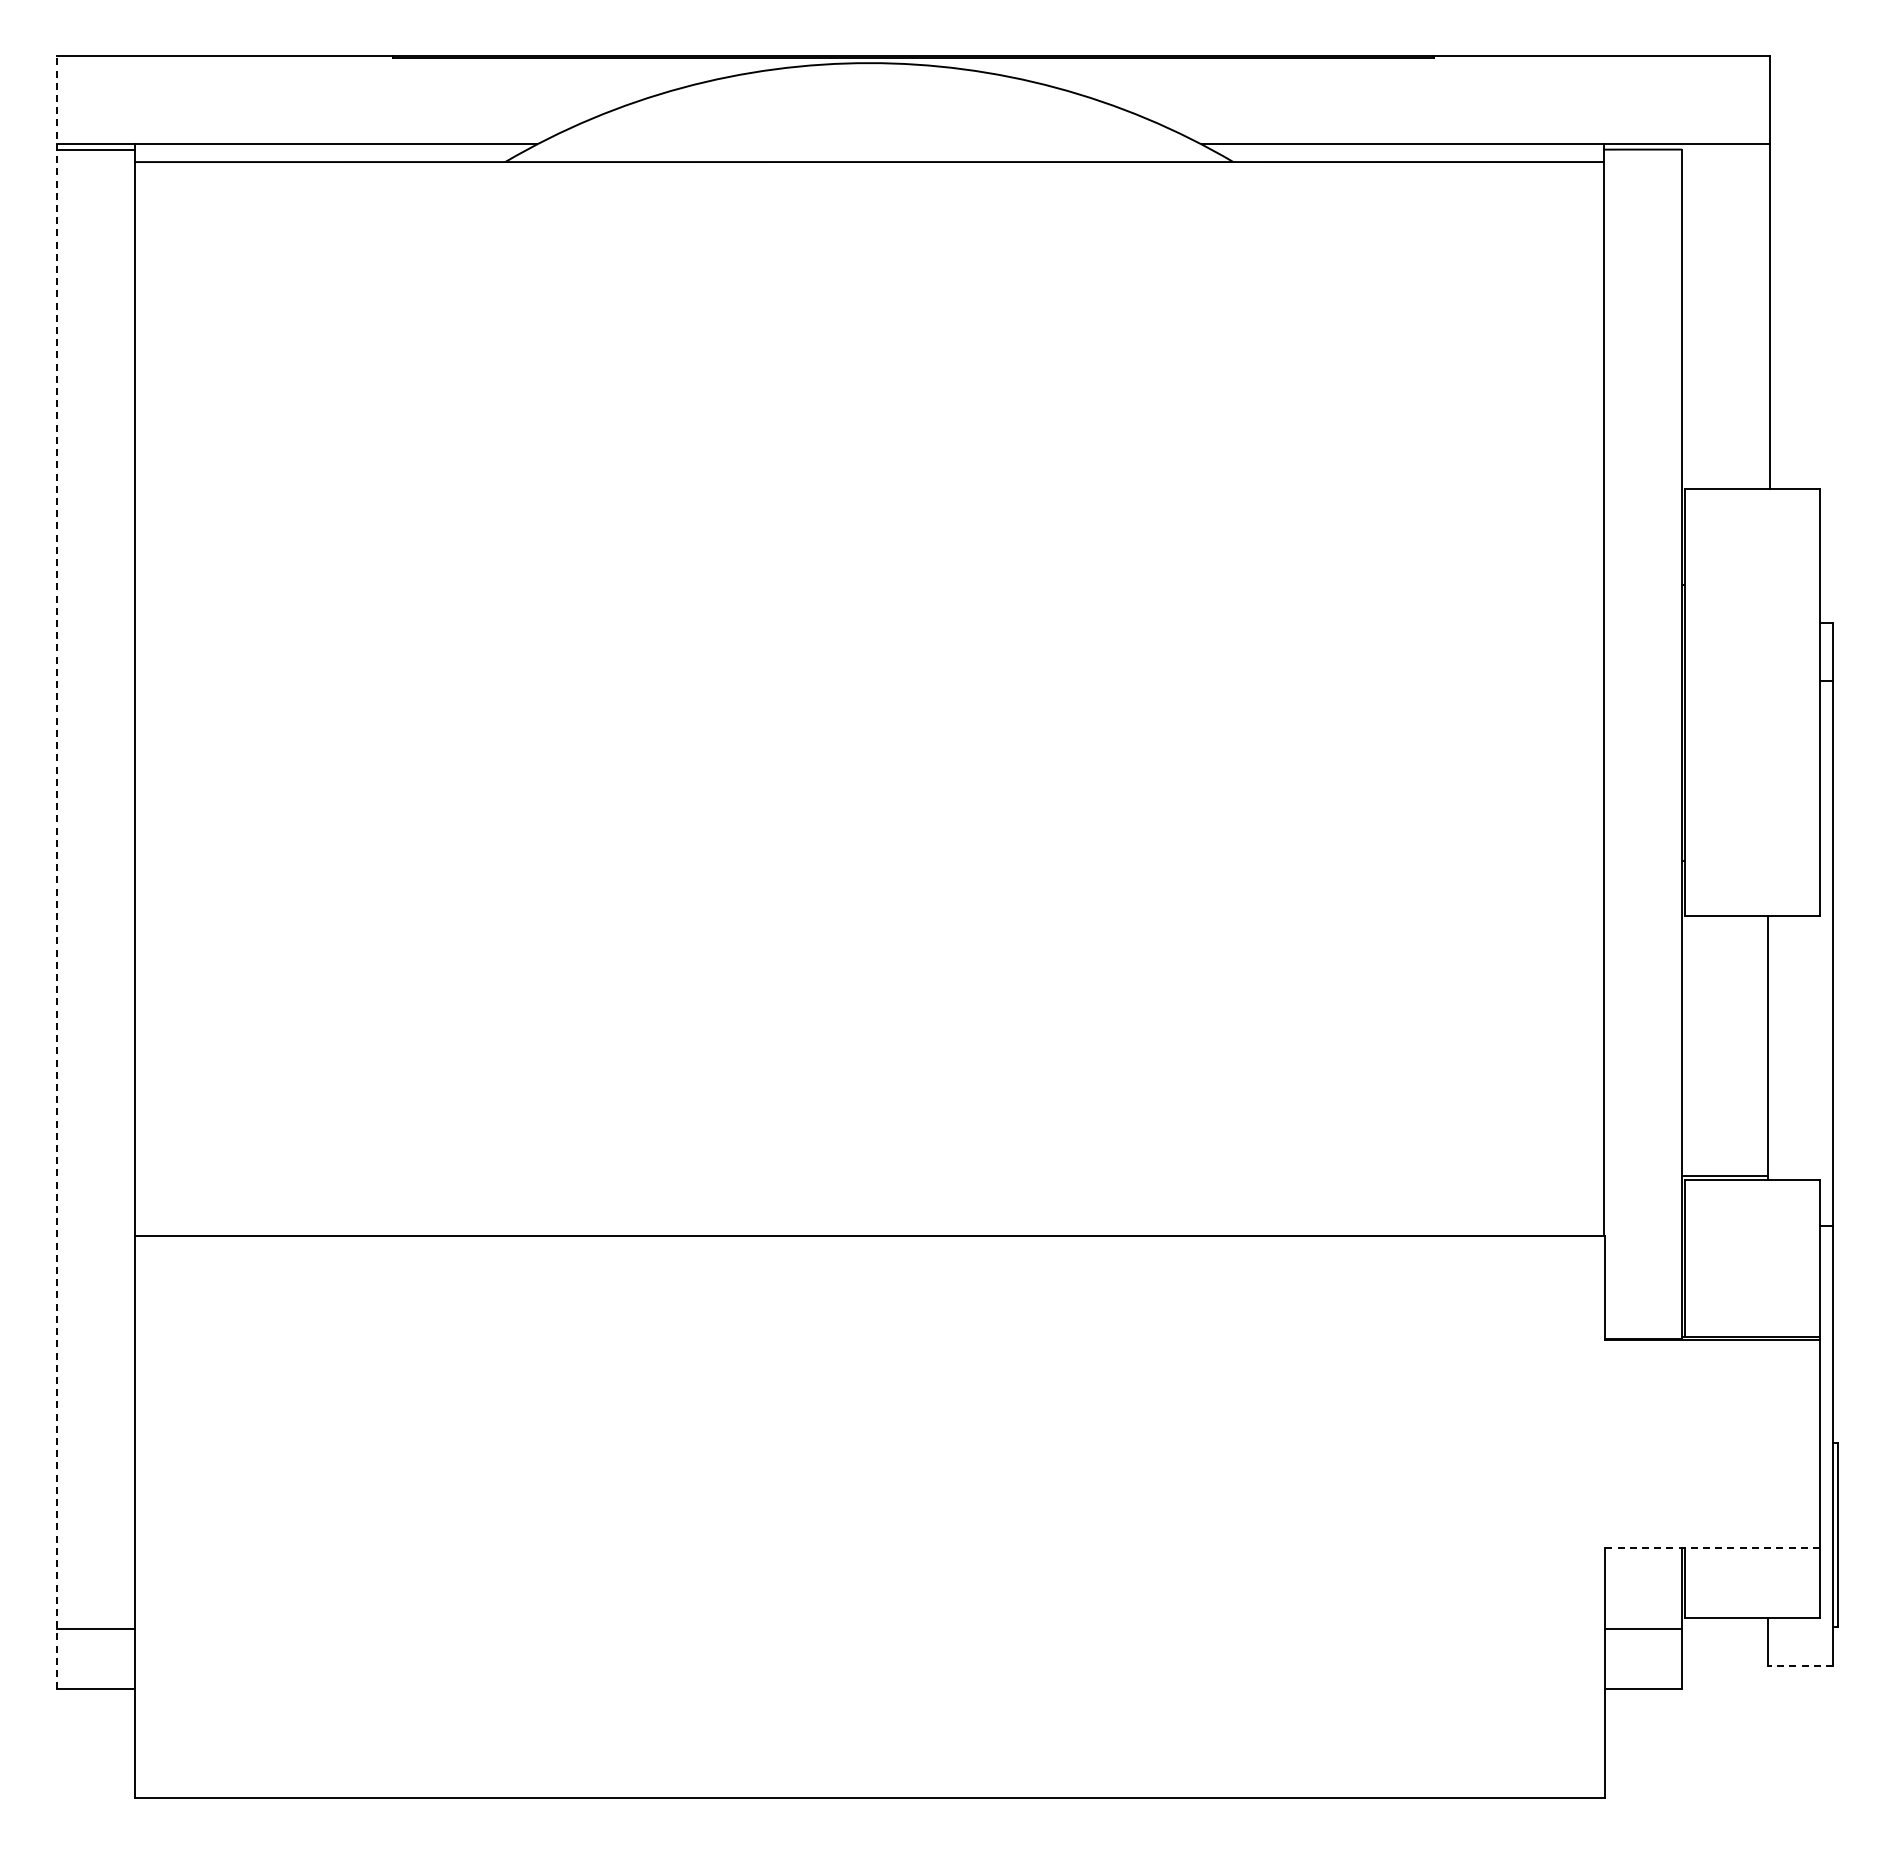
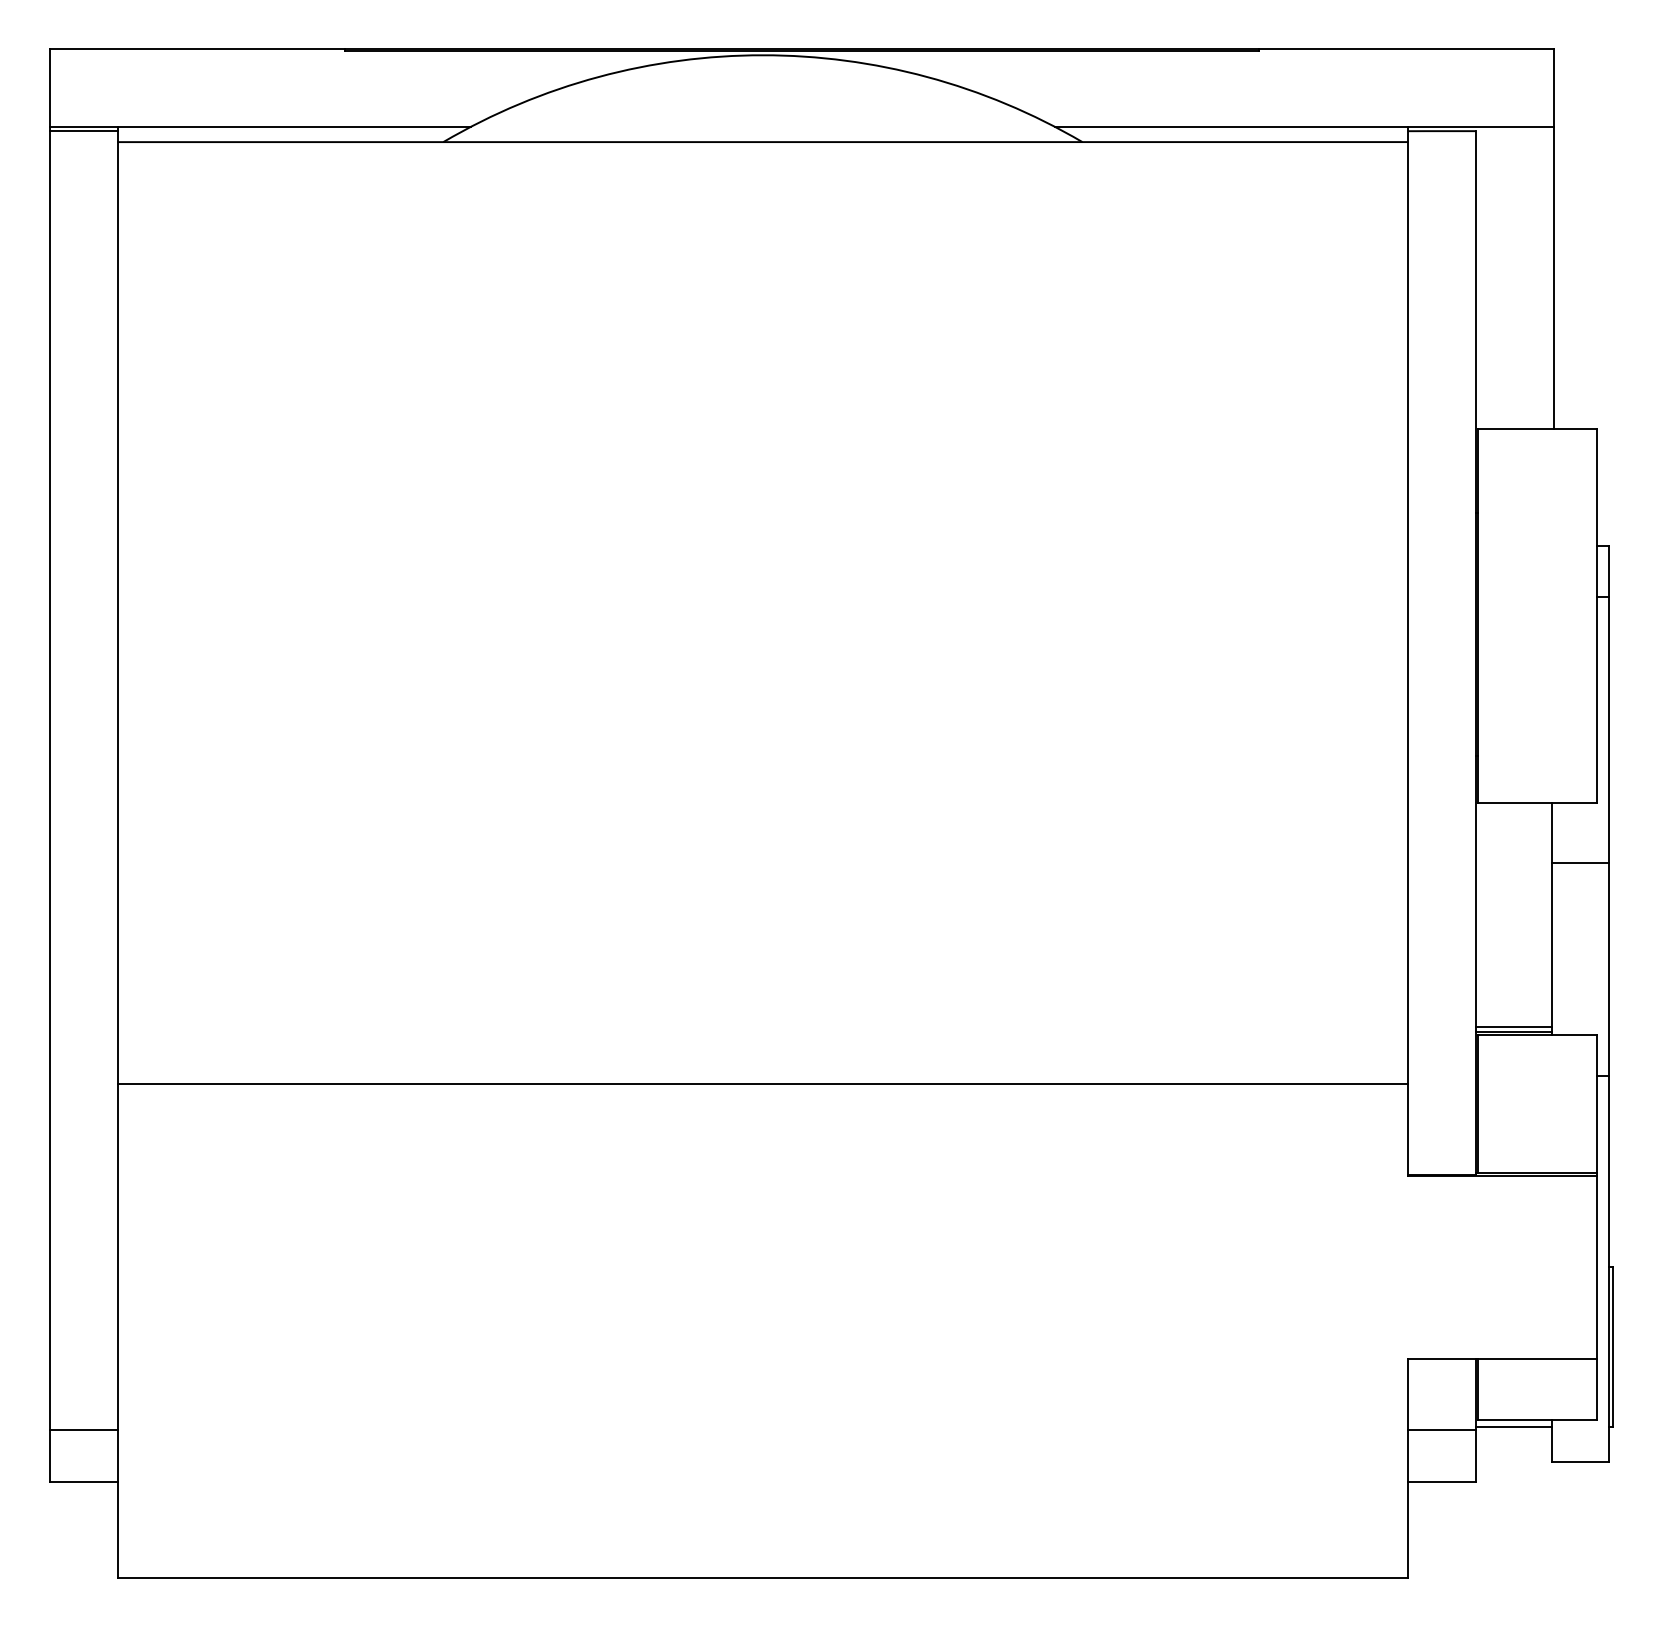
line: (56, 872) -> (49, 765), dashed -> solid
line: (1799, 983) -> (1579, 863), added
line: (1724, 1170) -> (1513, 1027), added
line: (1712, 1548) -> (1502, 1358), dashed -> solid
line: (1724, 1626) -> (1513, 1427), added
line: (1800, 1666) -> (1580, 1462), dashed -> solid

